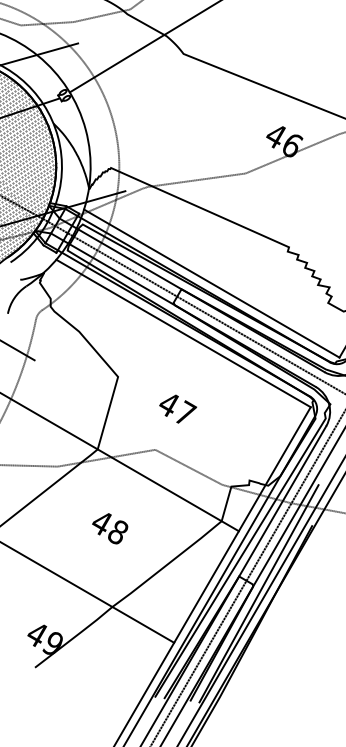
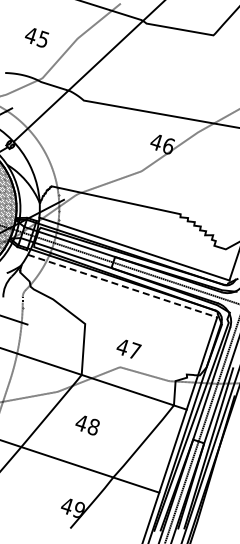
line: (183, 334) -> (122, 286), solid -> dashed
text: (176, 408) -> (128, 348), moved
text: (109, 528) -> (87, 425), moved

